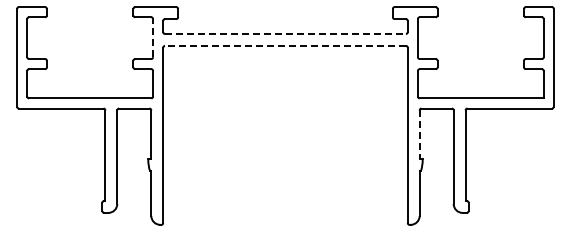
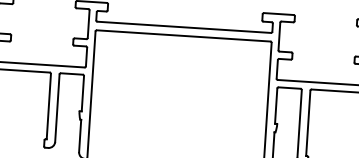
line: (285, 33) -> (184, 26), dashed -> solid
line: (153, 37) -> (89, 23), dashed -> solid
line: (285, 45) -> (183, 35), dashed -> solid
line: (419, 135) -> (276, 106), dashed -> solid

